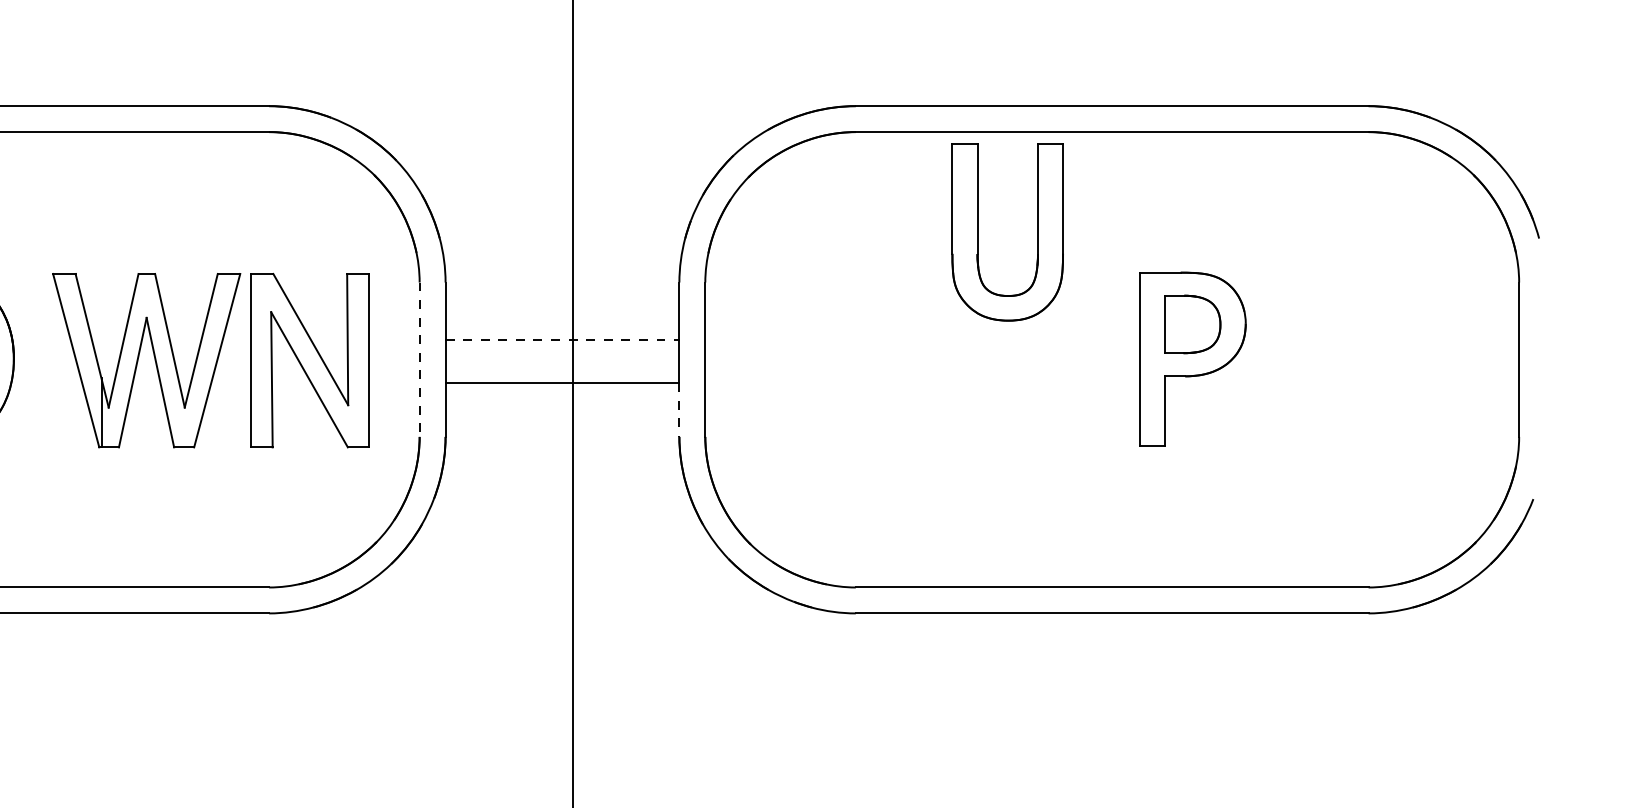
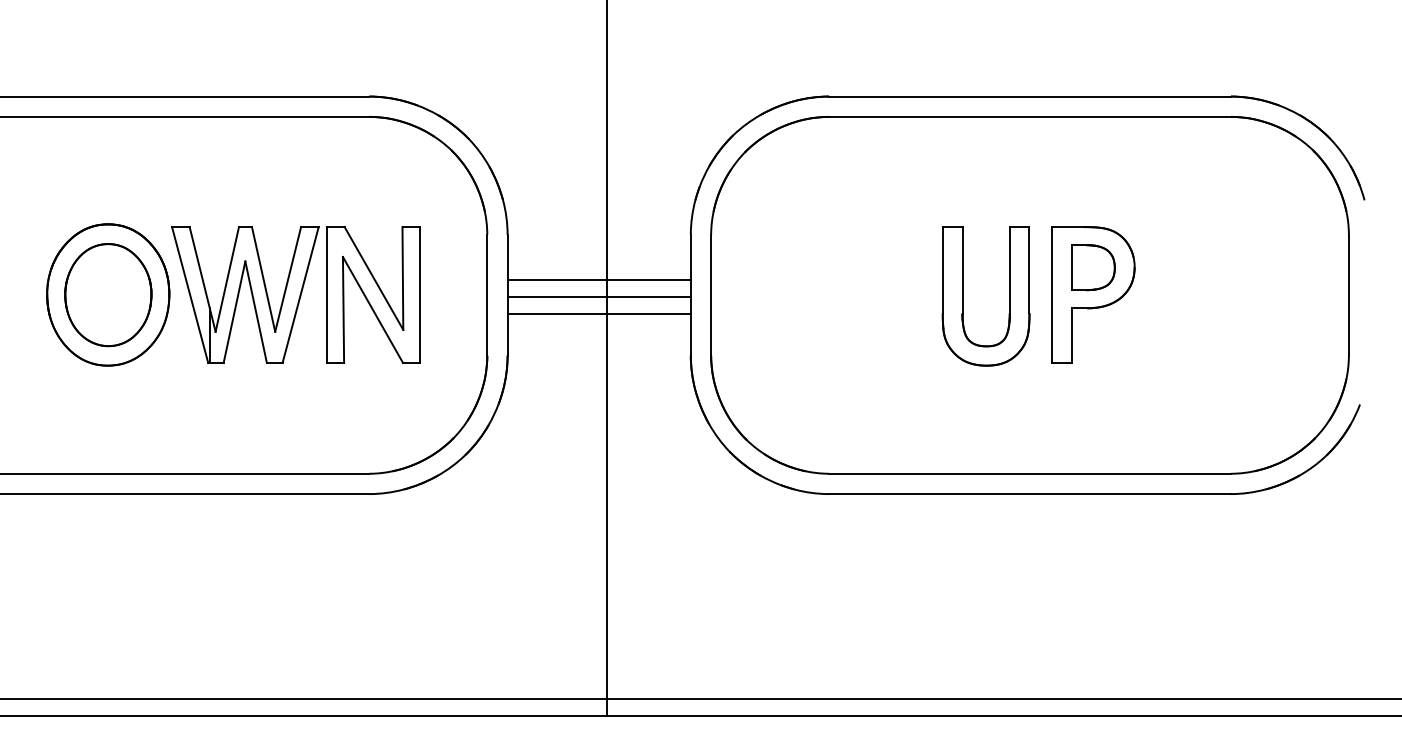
part: (978, 232) -> (963, 296), moved
line: (562, 339) -> (599, 279), dashed -> solid
part: (210, 360) -> (295, 294), moved
line: (419, 360) -> (487, 295), dashed -> solid
line: (561, 361) -> (598, 296), added
line: (678, 411) -> (690, 335), dashed -> solid

